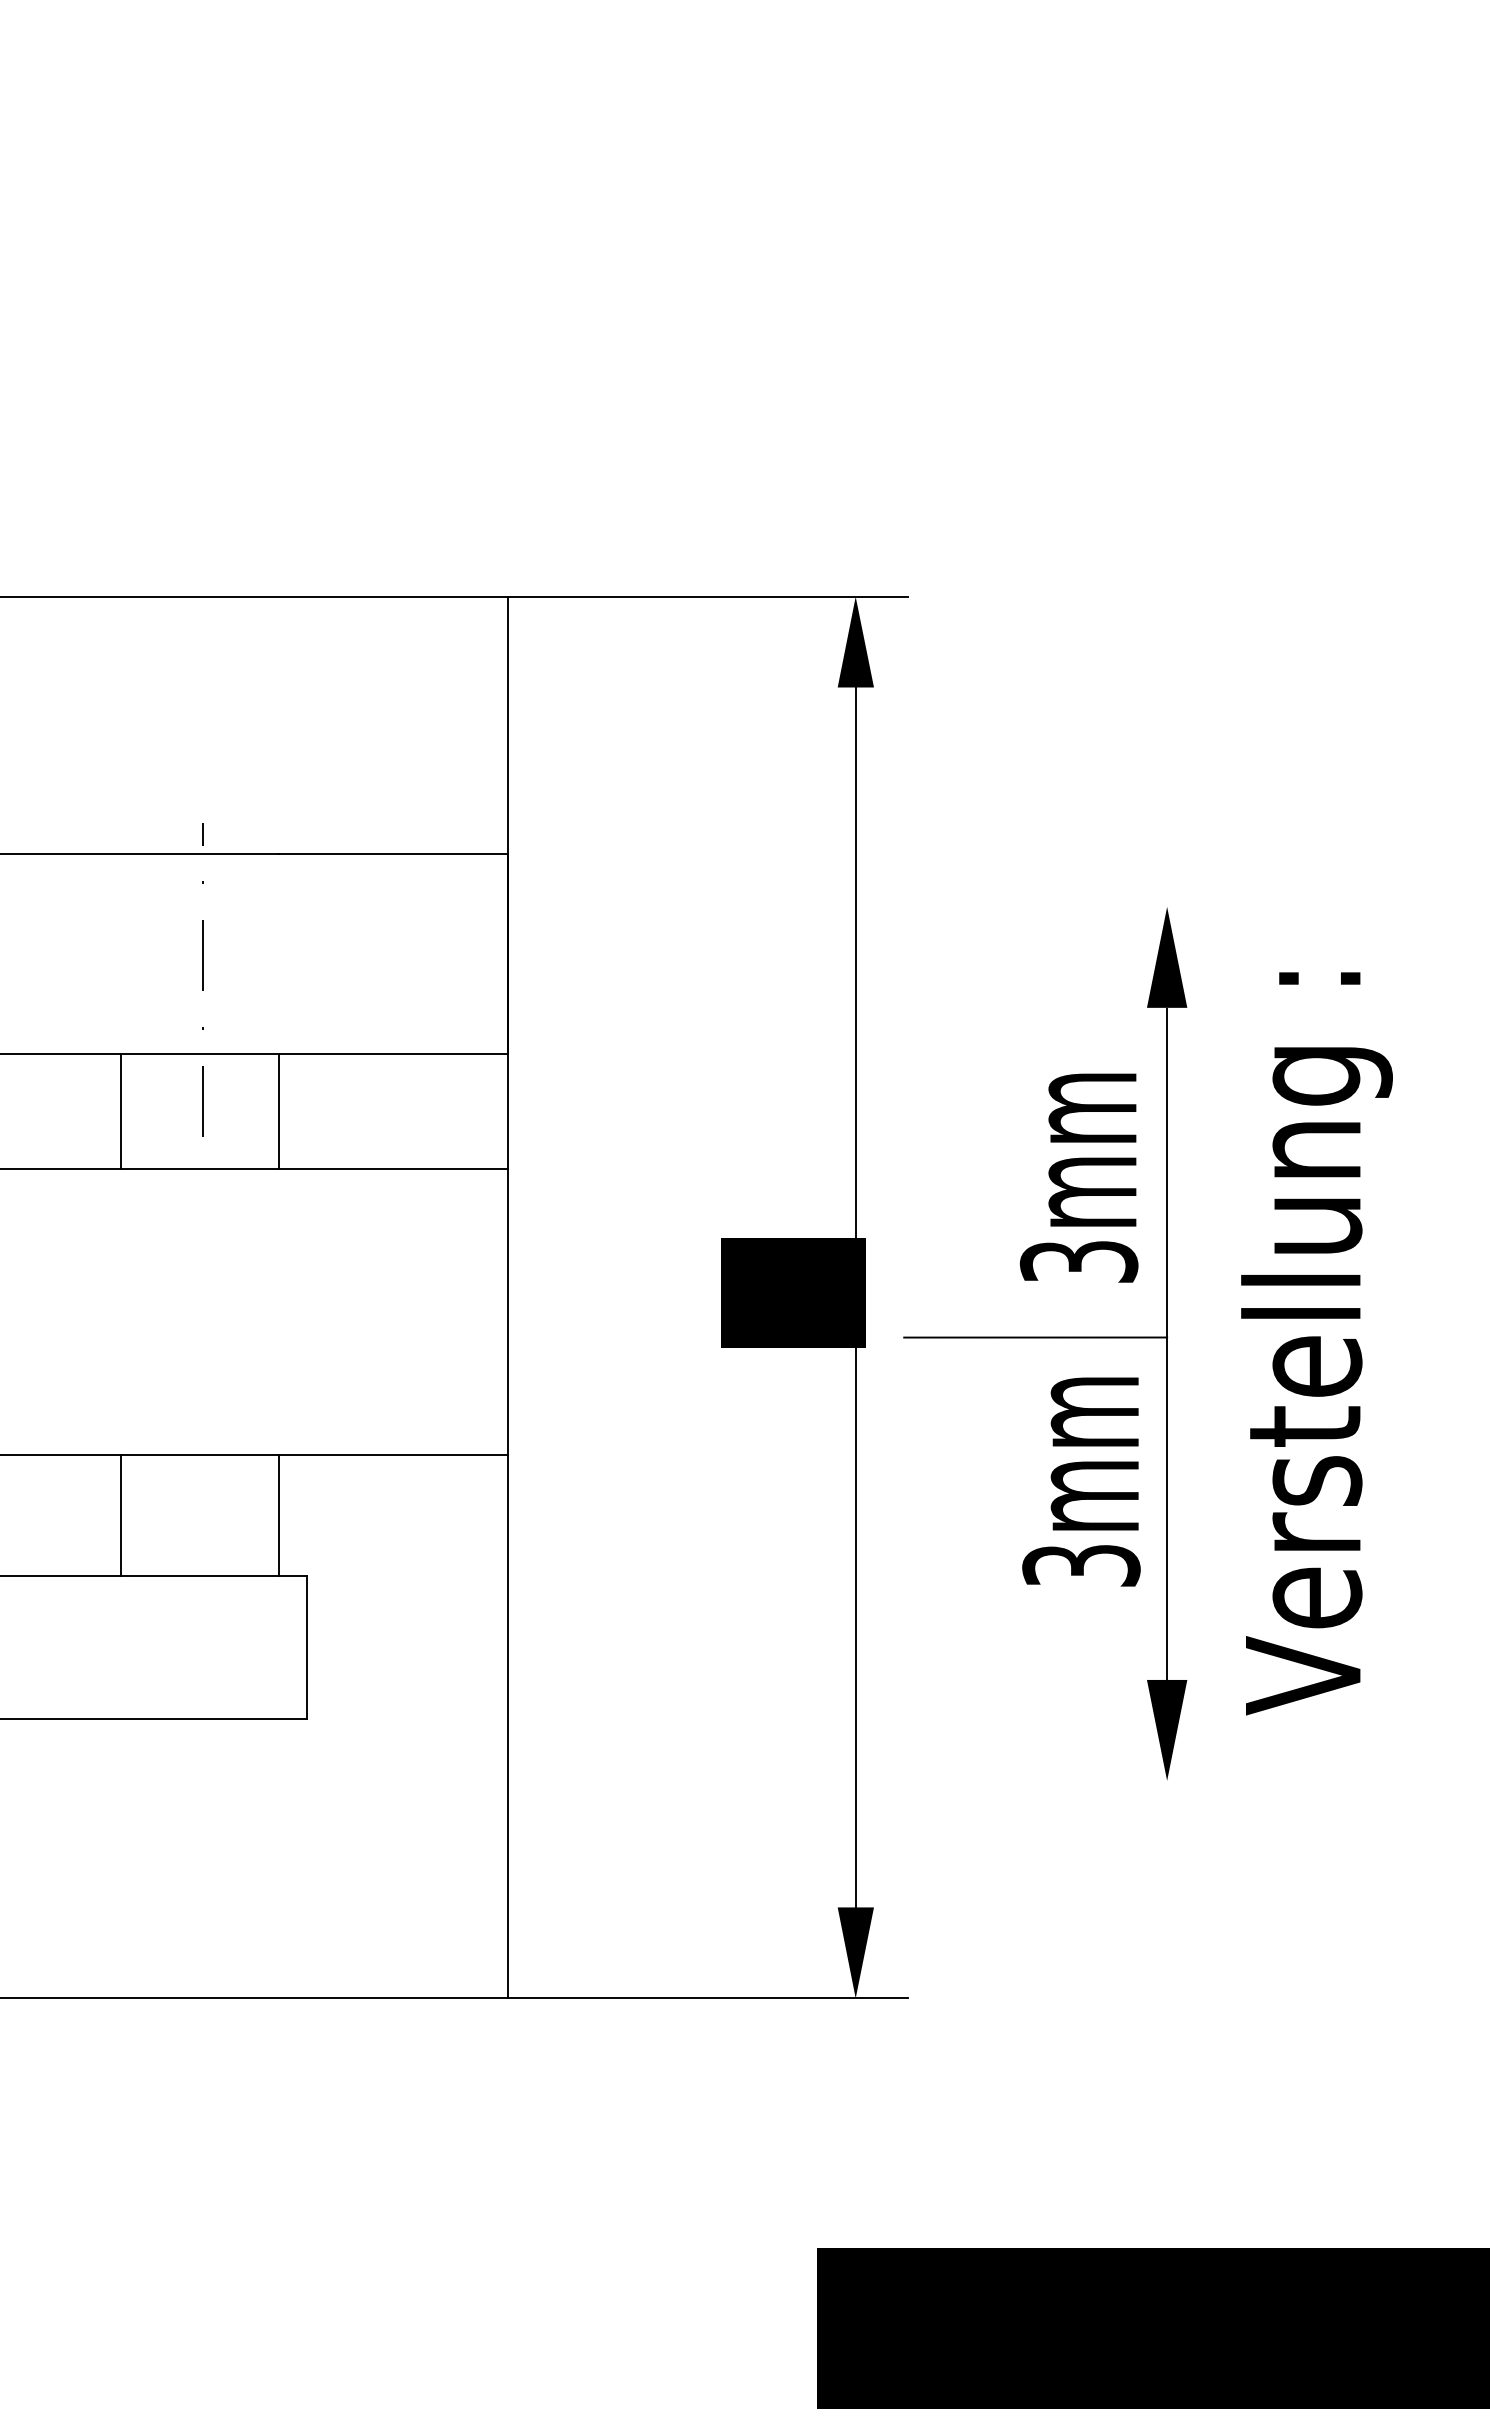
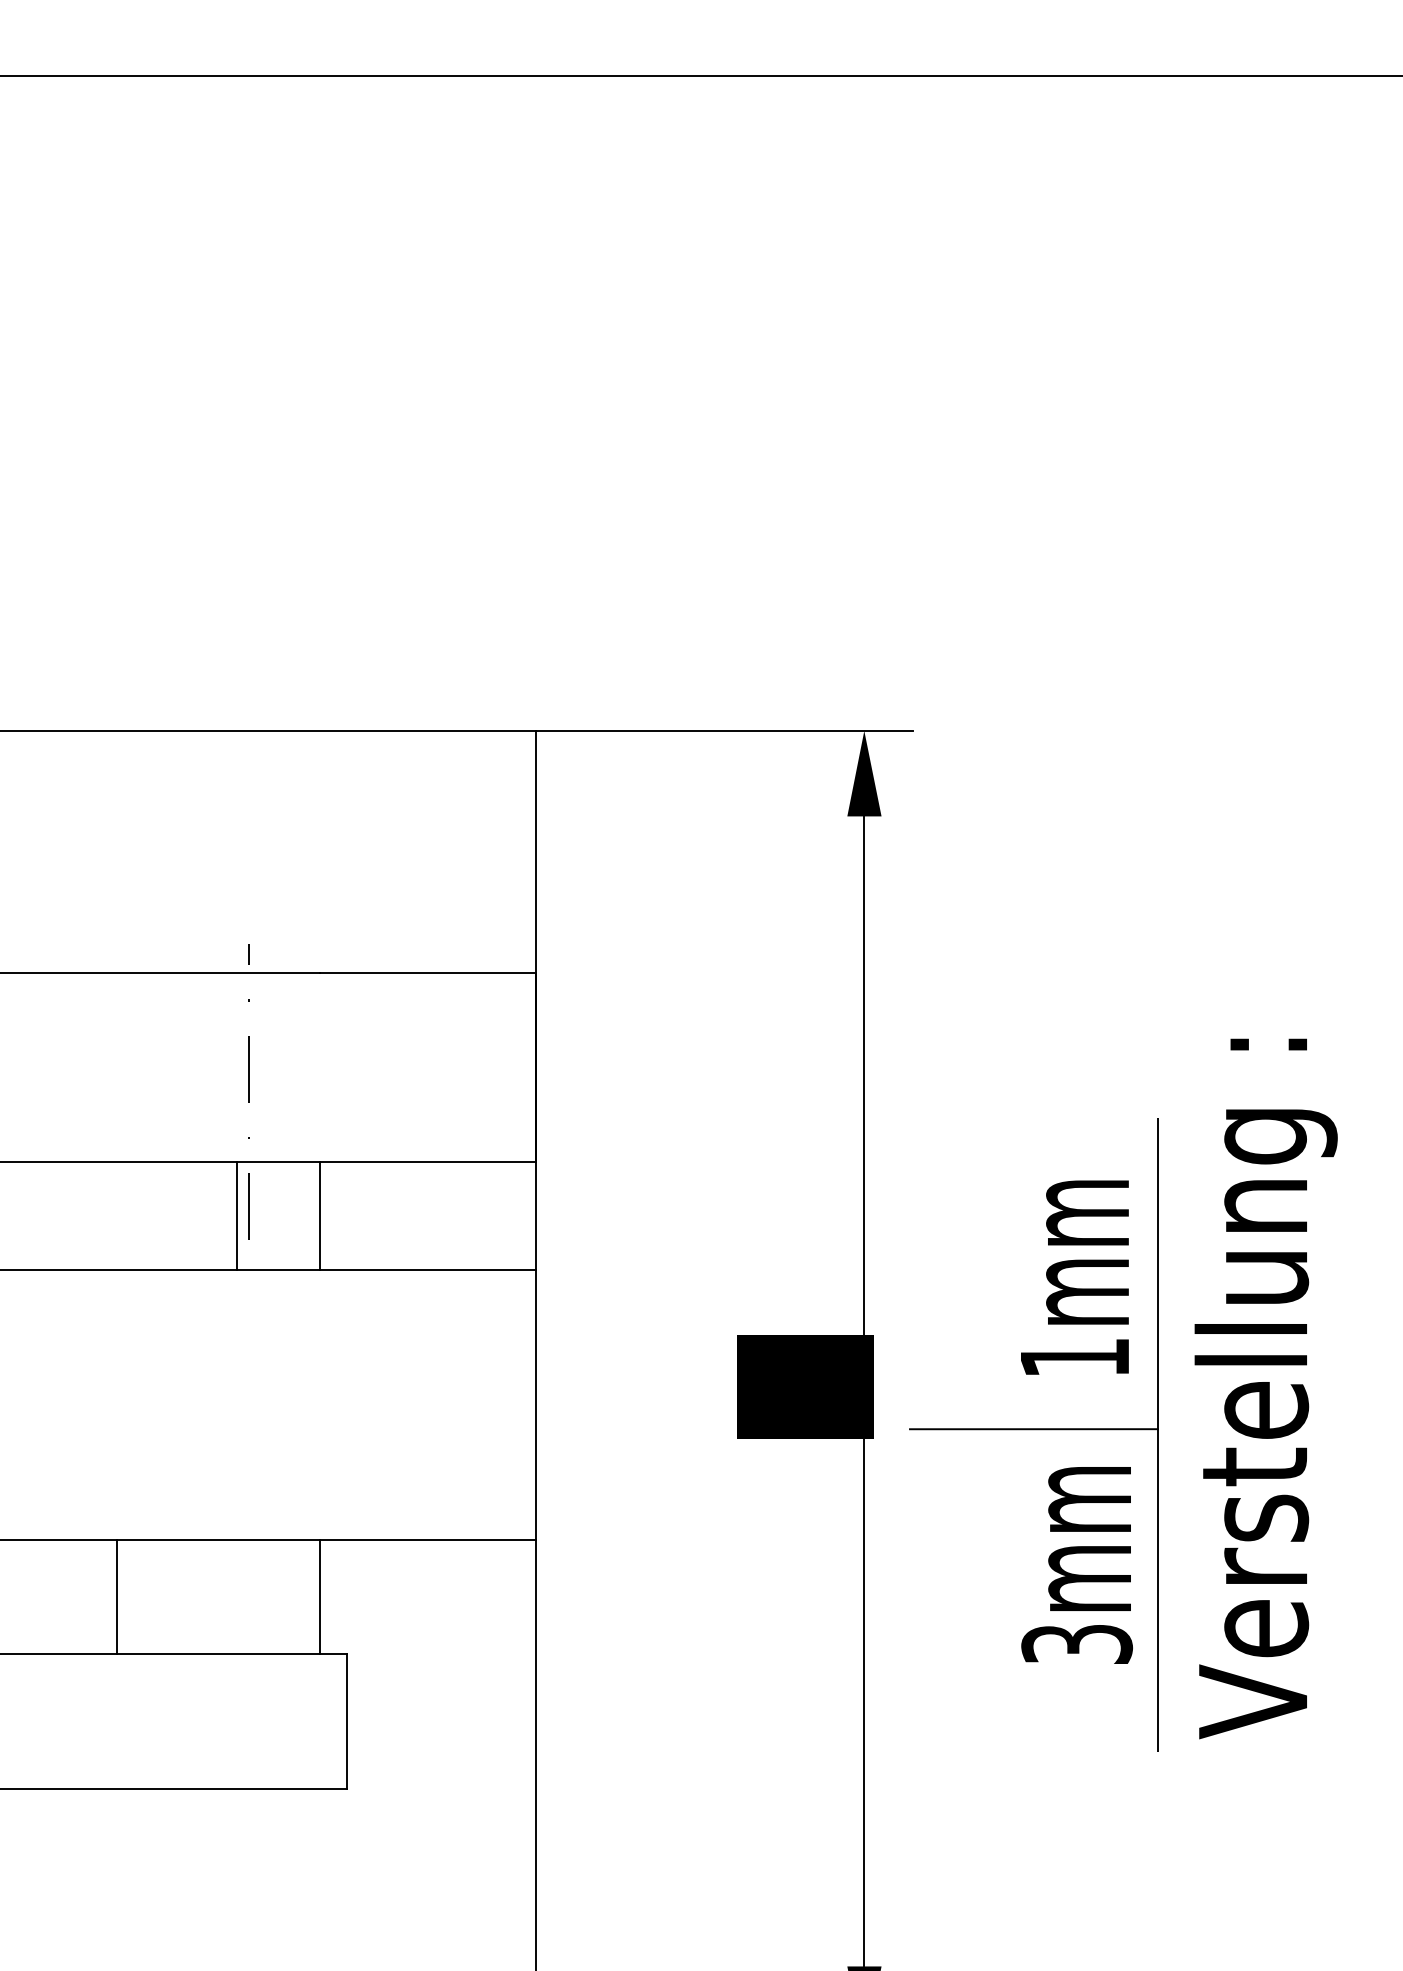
fill: (1166, 956) -> (1157, 1070), removed
line: (121, 1111) -> (237, 1216), moved
text: (1078, 1261) -> (1074, 1357), 3mm -> 1mm
text: (1316, 1343) -> (1265, 1388), moved
line: (121, 1515) -> (117, 1596), moved
fill: (1166, 1729) -> (1157, 1798), removed

